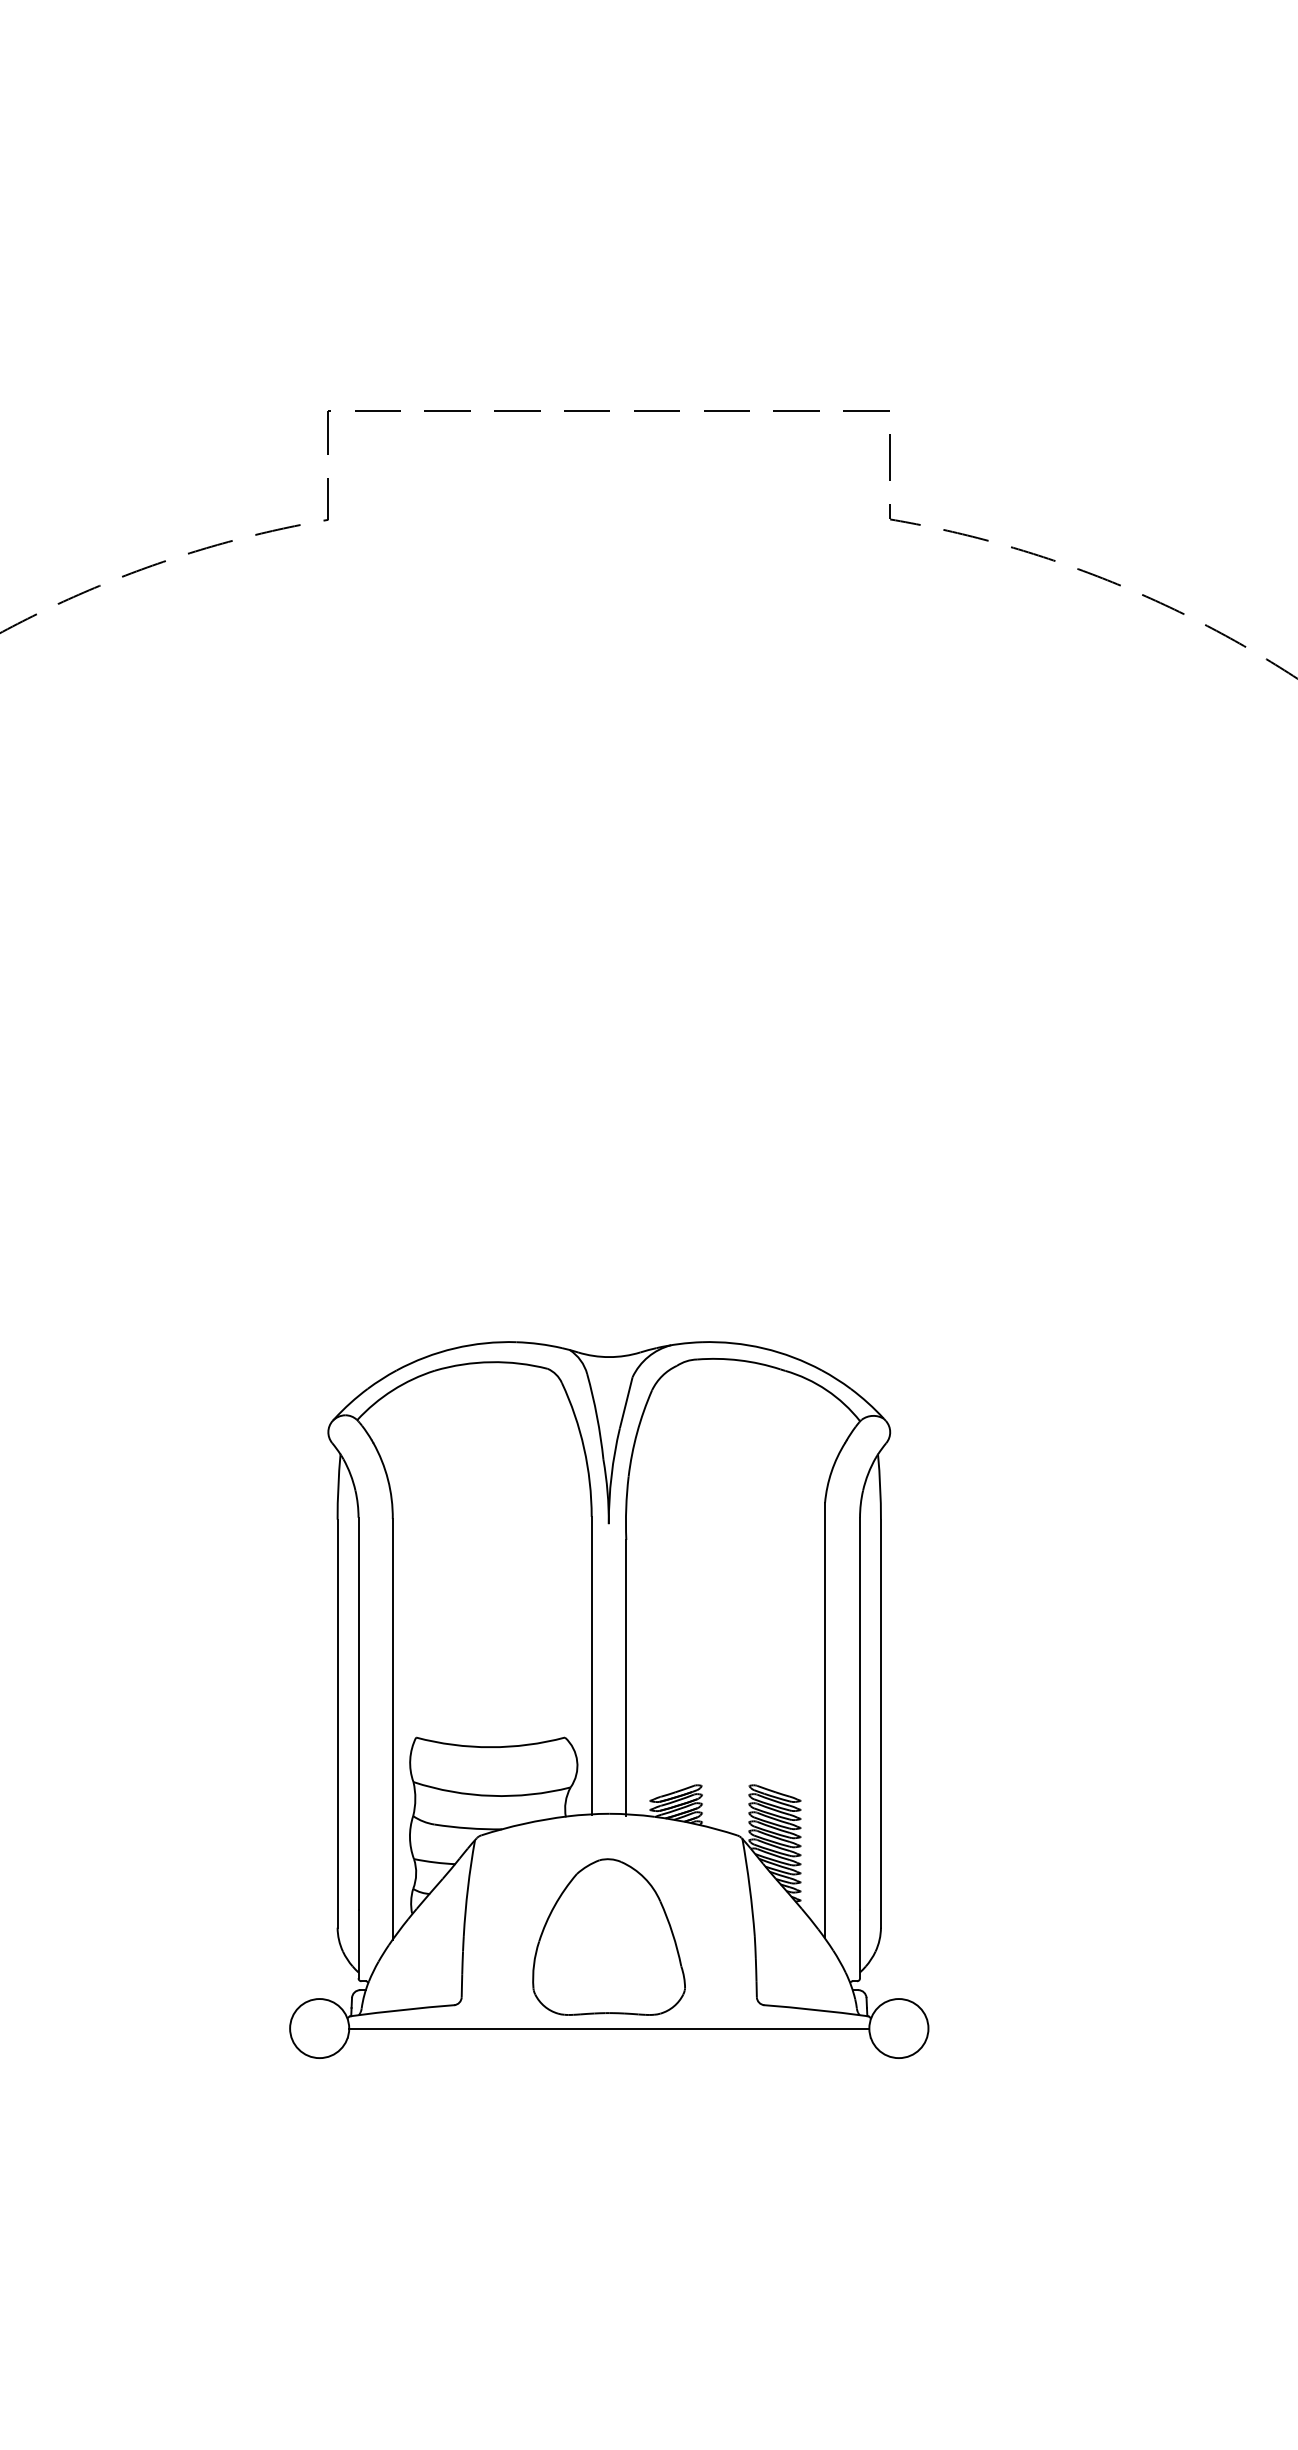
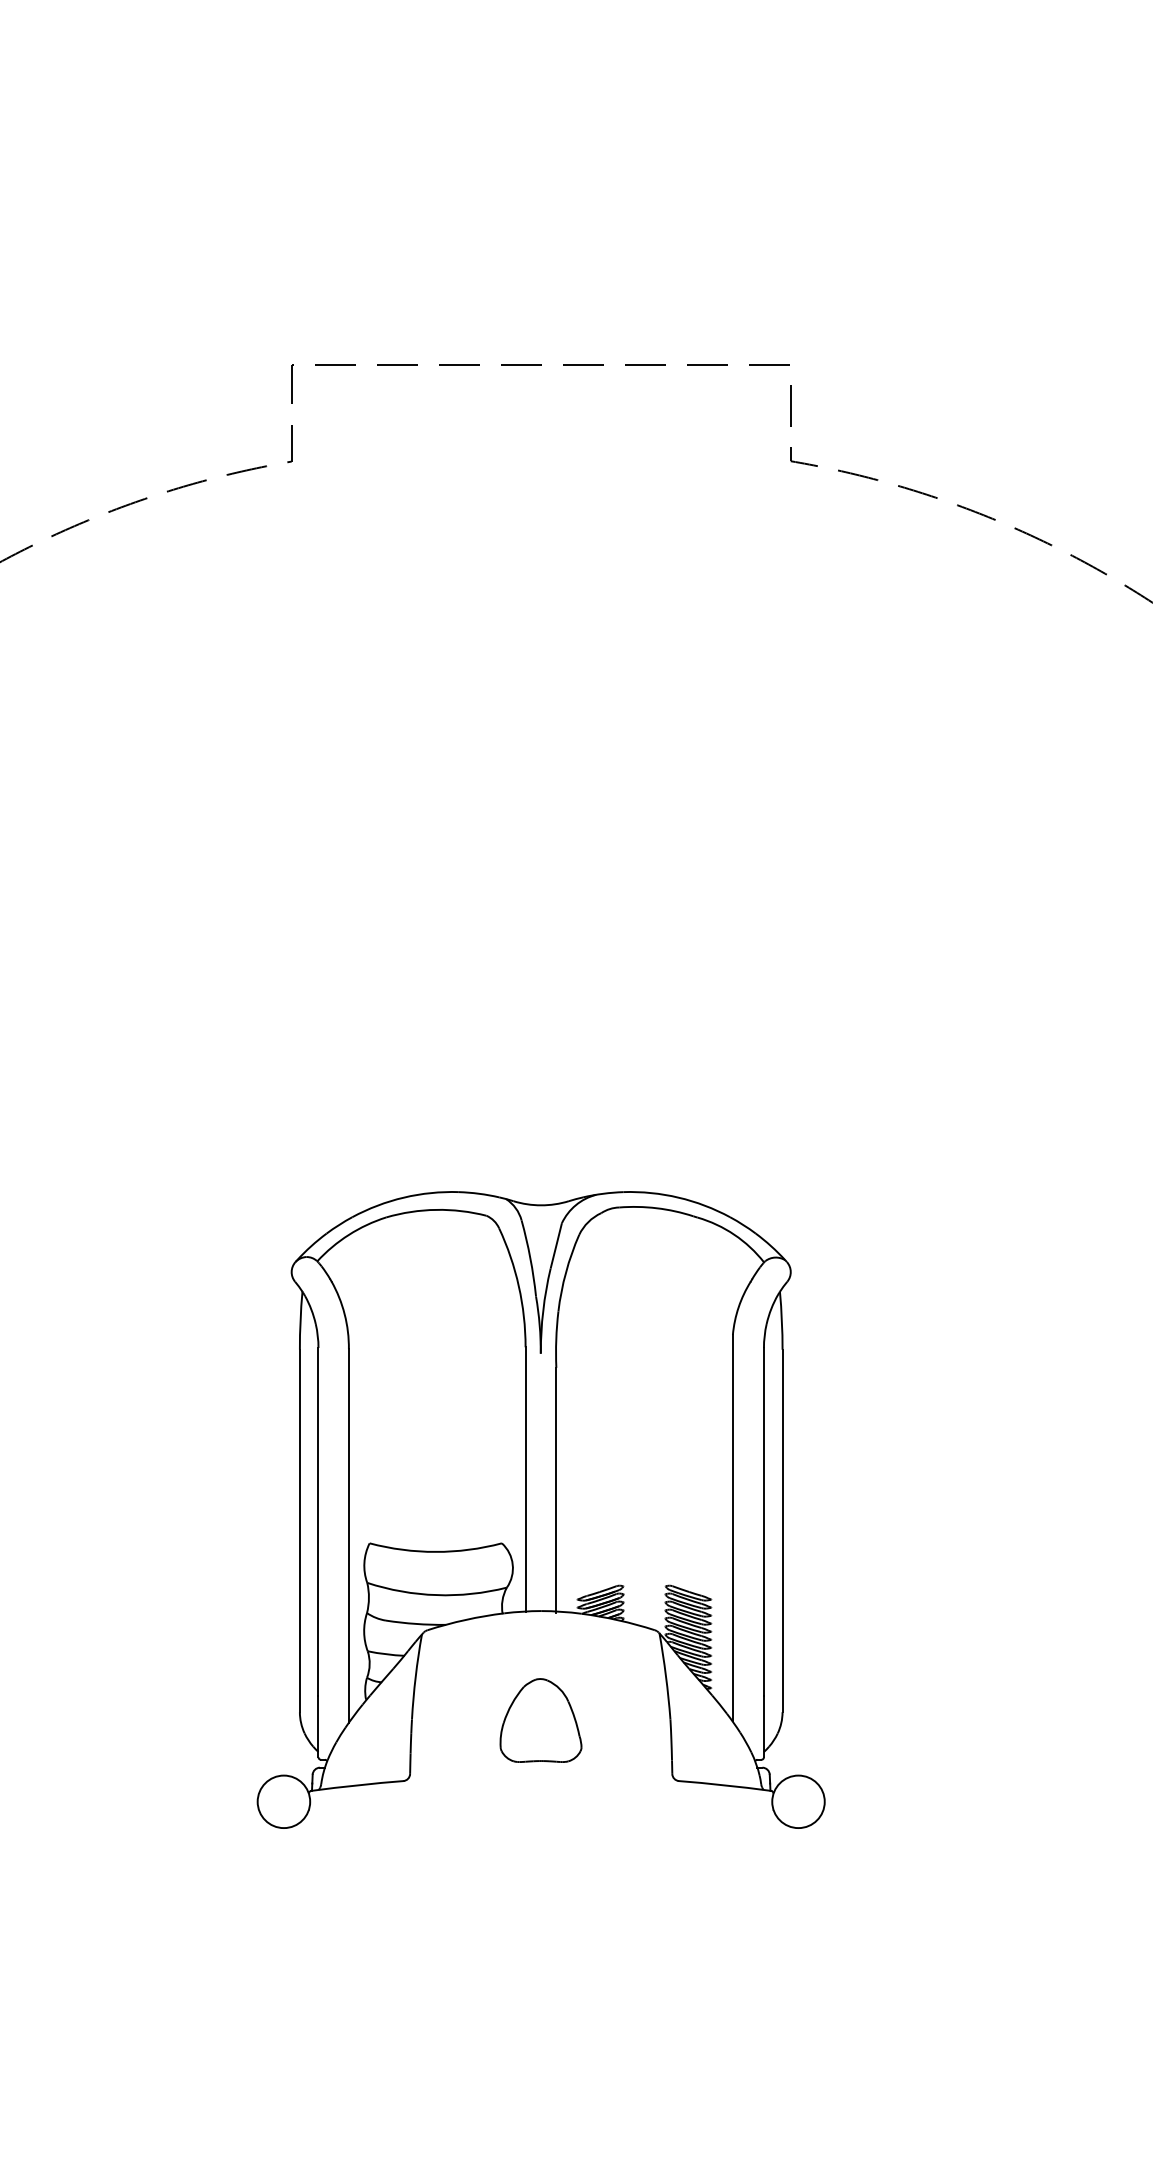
part: (608, 1937) -> (540, 1720), size x0.6
line: (609, 2028) -> (541, 1801), removed

